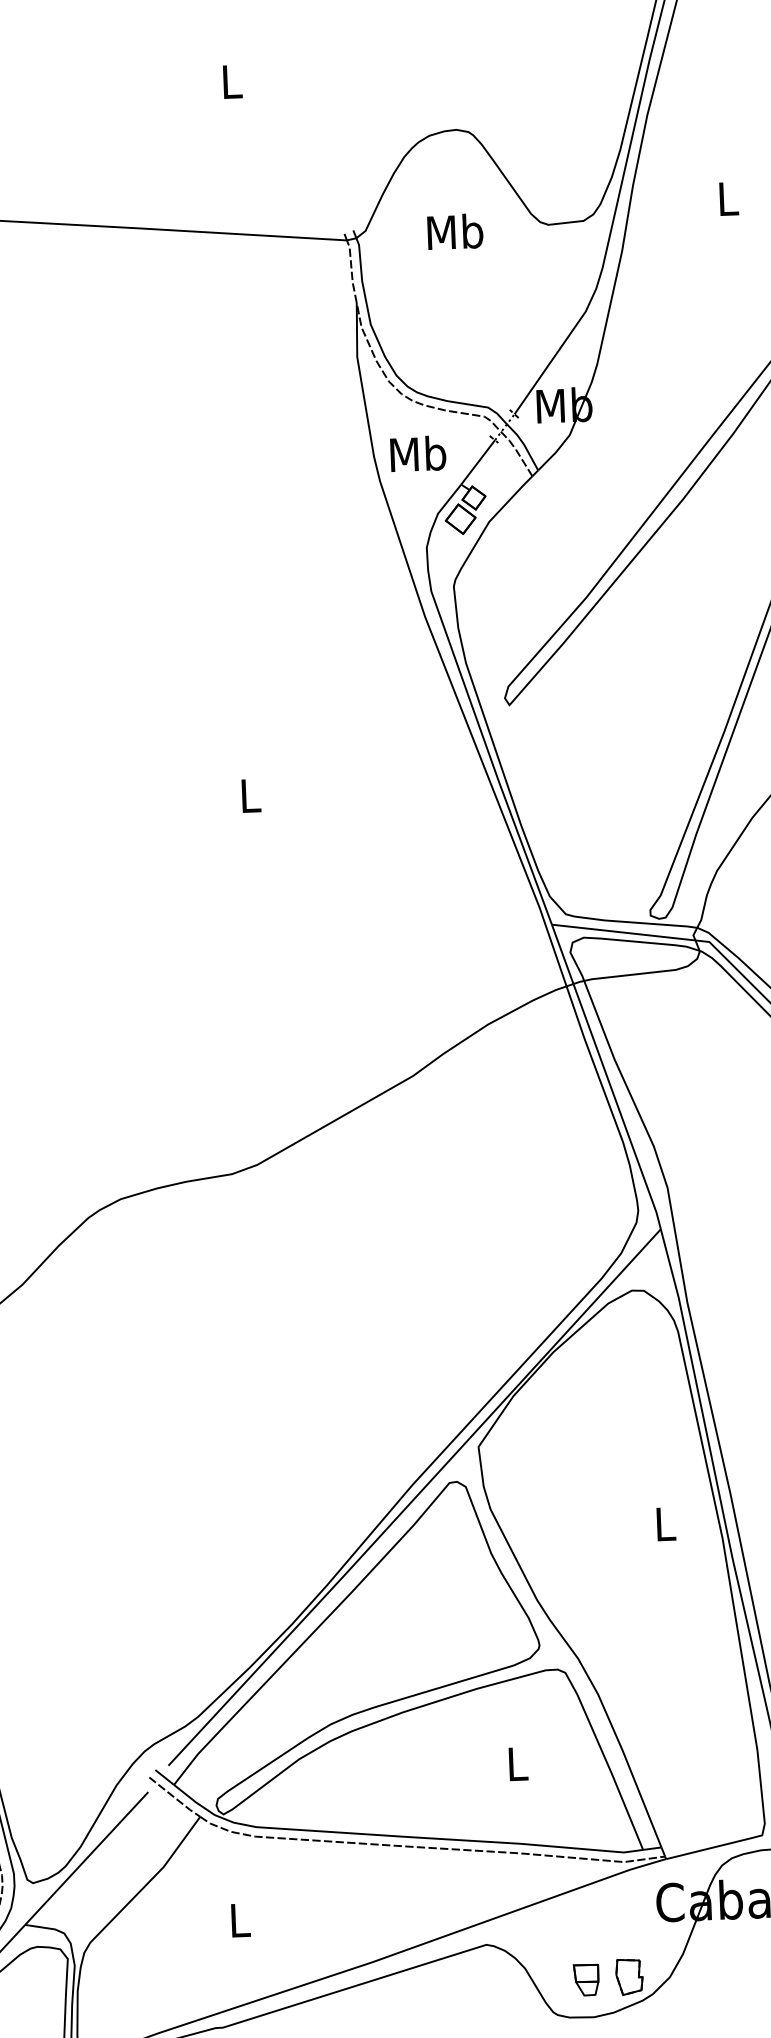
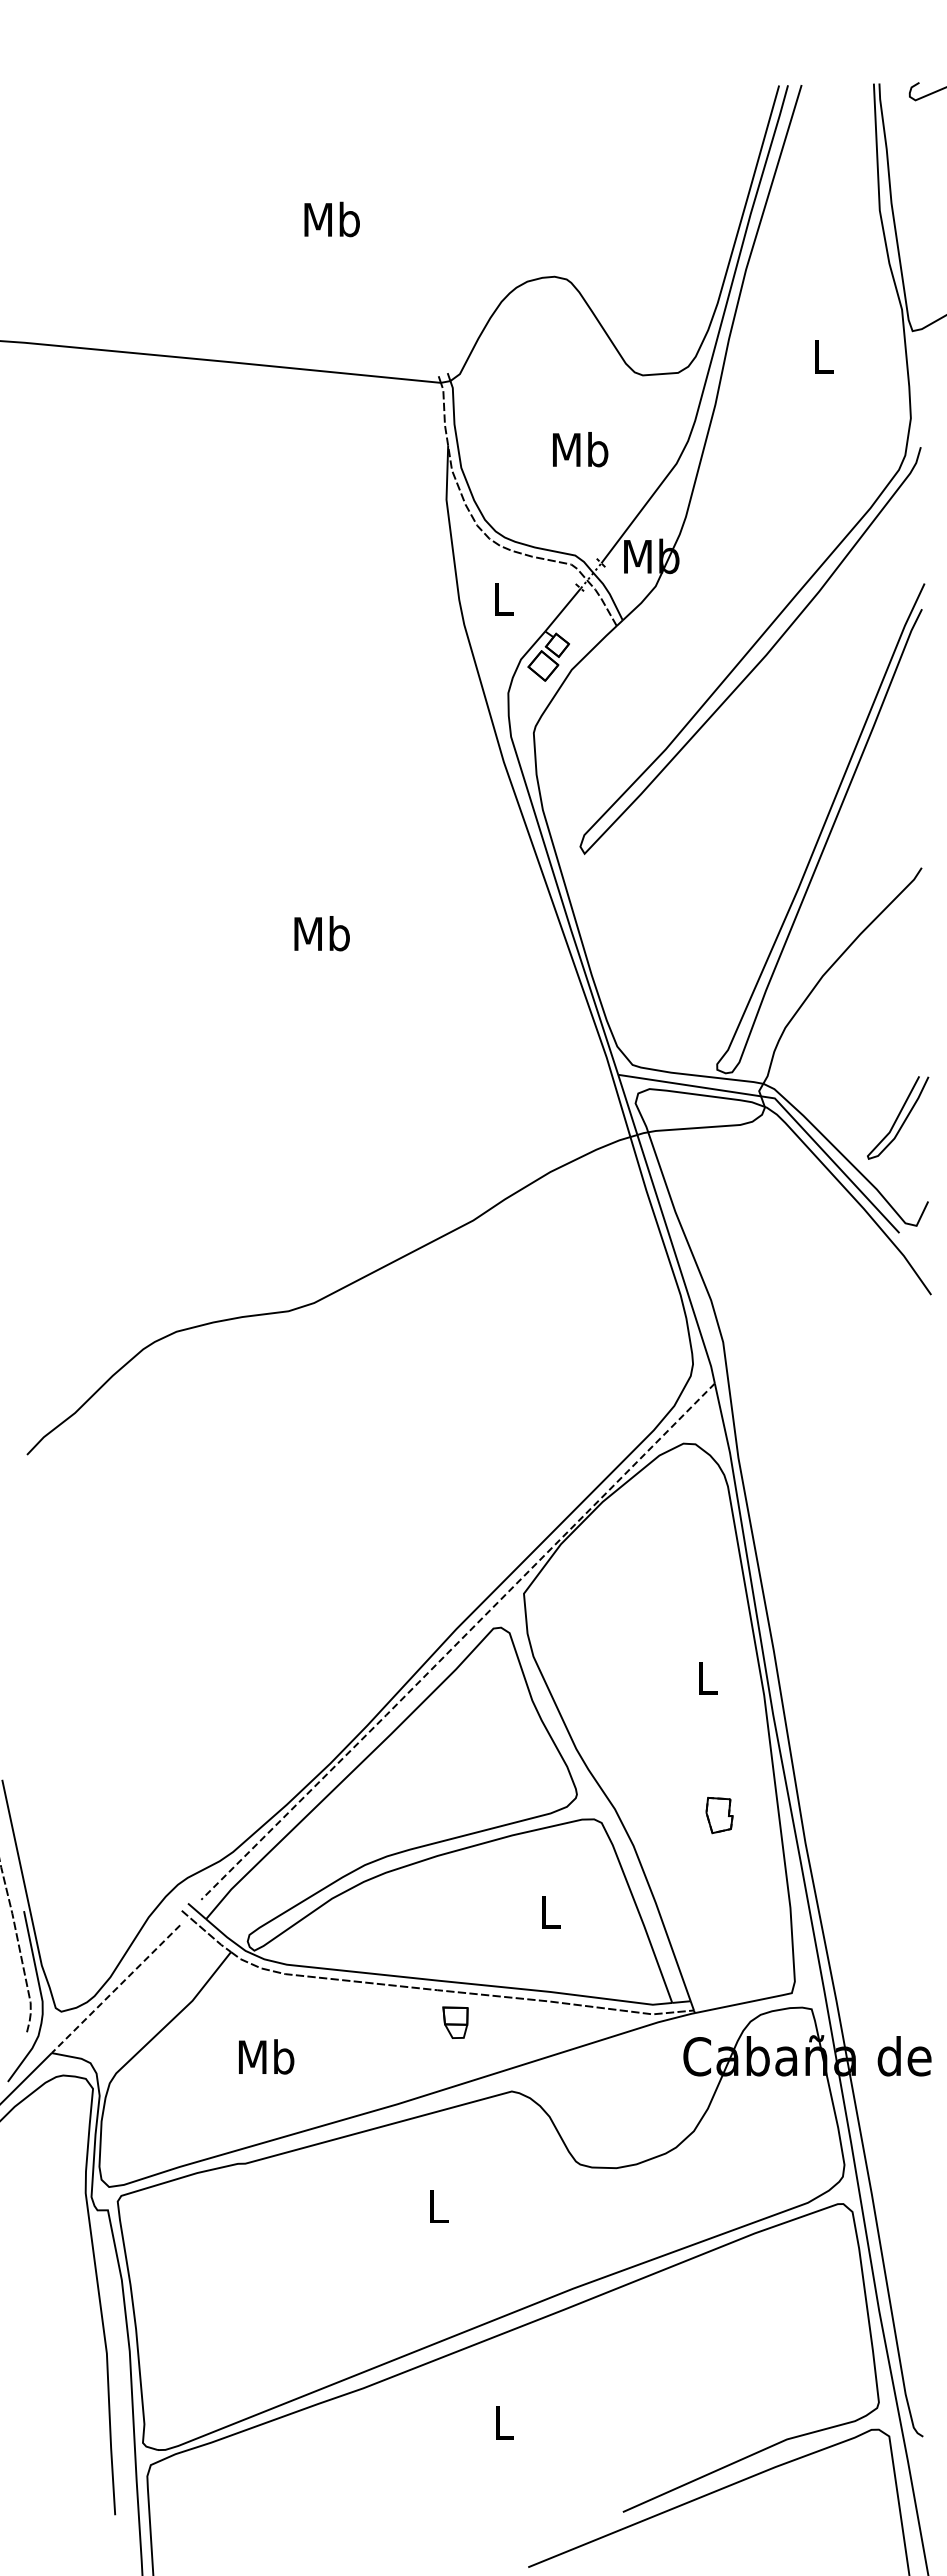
text: (231, 81) -> (331, 219), L -> Mb
text: (455, 231) -> (580, 449), moved
text: (418, 453) -> (503, 598), Mb -> L
text: (249, 795) -> (321, 933), L -> Mb
line: (415, 1498) -> (458, 1642), solid -> dashed
line: (86, 1858) -> (115, 1989), solid -> dashed
text: (239, 1919) -> (266, 2056), L -> Mb
part: (629, 1977) -> (719, 1815), moved
part: (586, 1979) -> (455, 2022), moved

